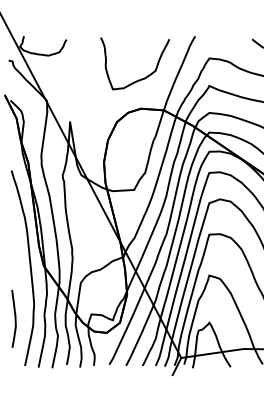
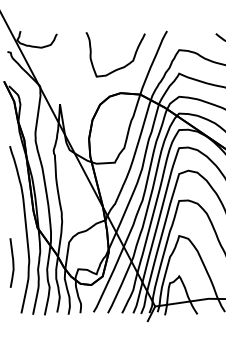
curve: (14, 318) -> (12, 262), moved

